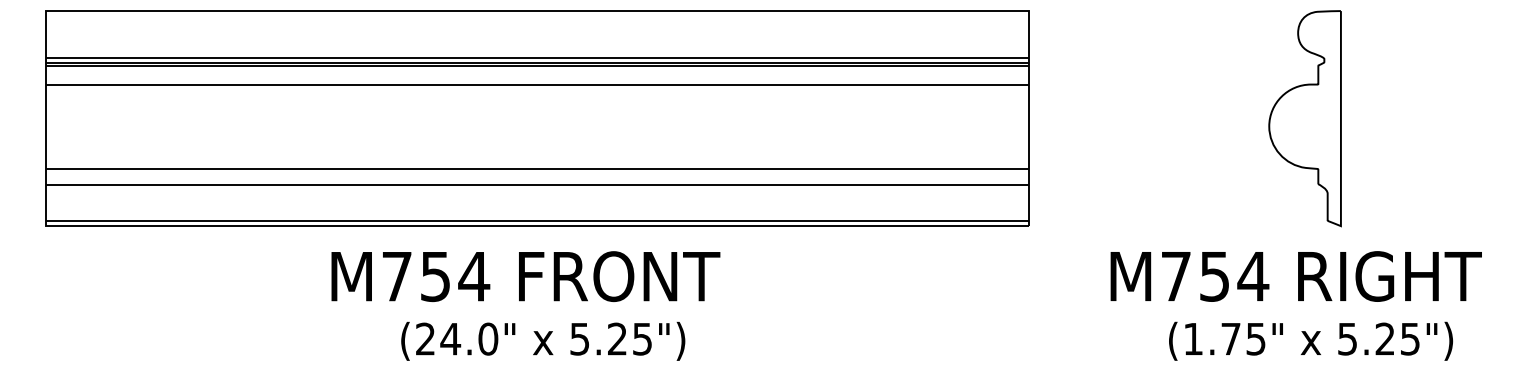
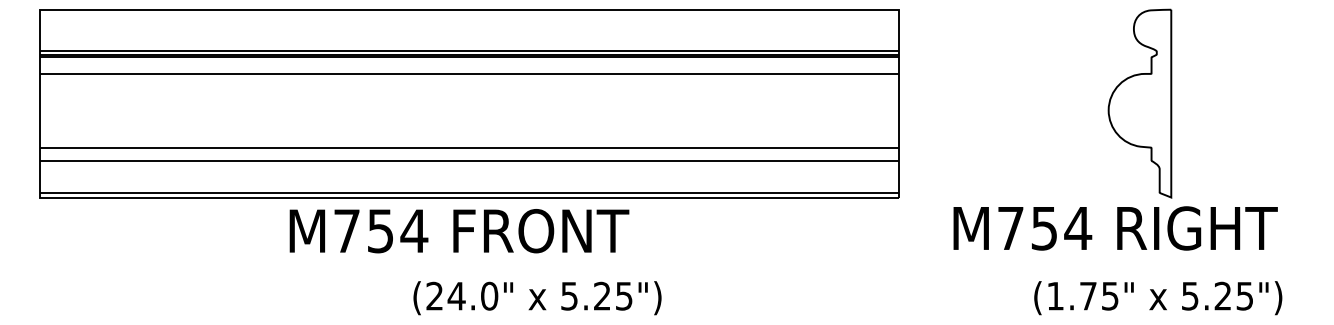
text: (525, 276) -> (459, 231), moved
text: (1295, 276) -> (1115, 228), moved
text: (543, 340) -> (537, 297), moved
text: (1310, 340) -> (1157, 297), moved

